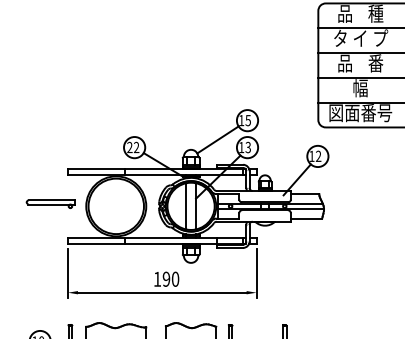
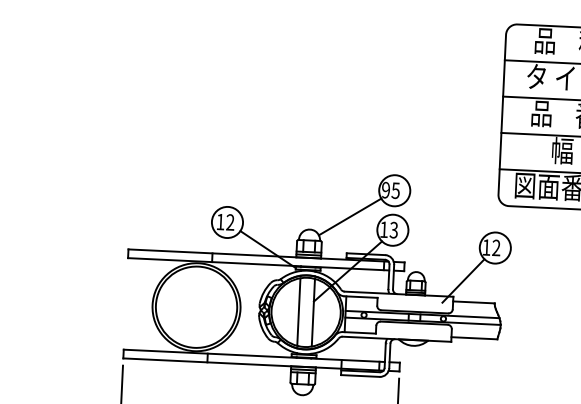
text: (241, 120) -> (385, 190), 15 -> 95
text: (129, 146) -> (220, 220), 22 -> 12
part: (50, 203) -> (100, 298), removed

